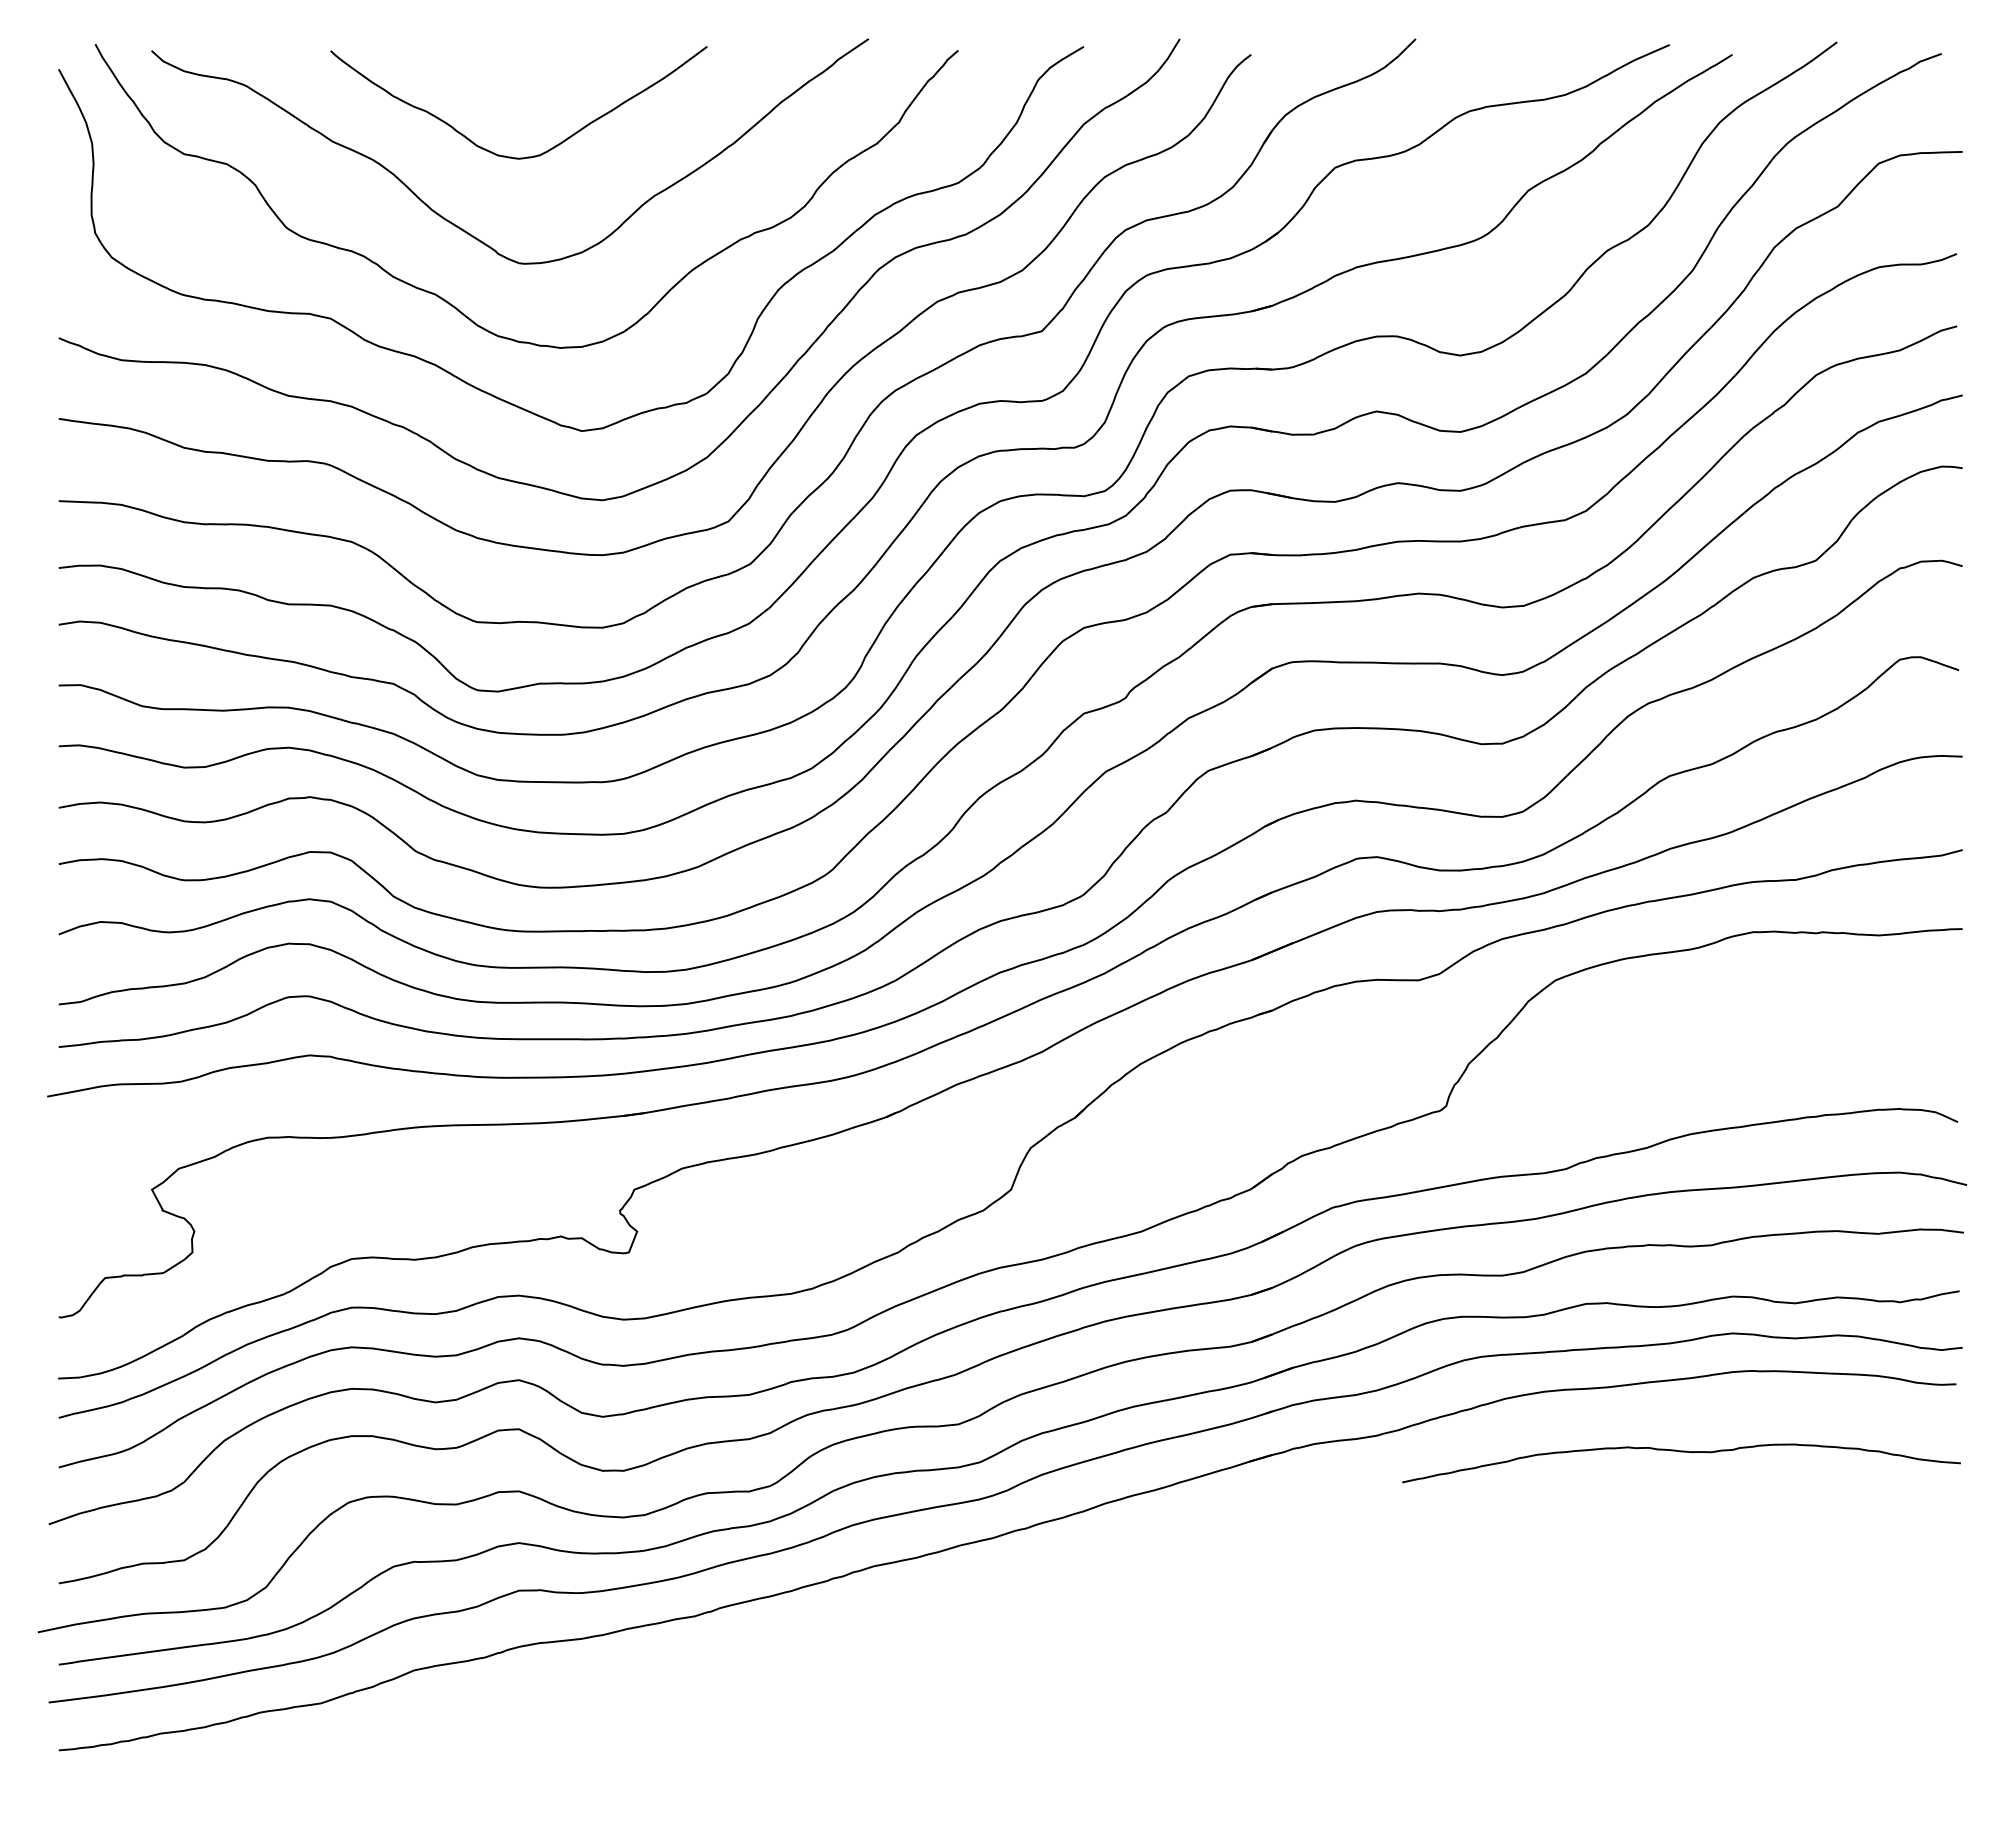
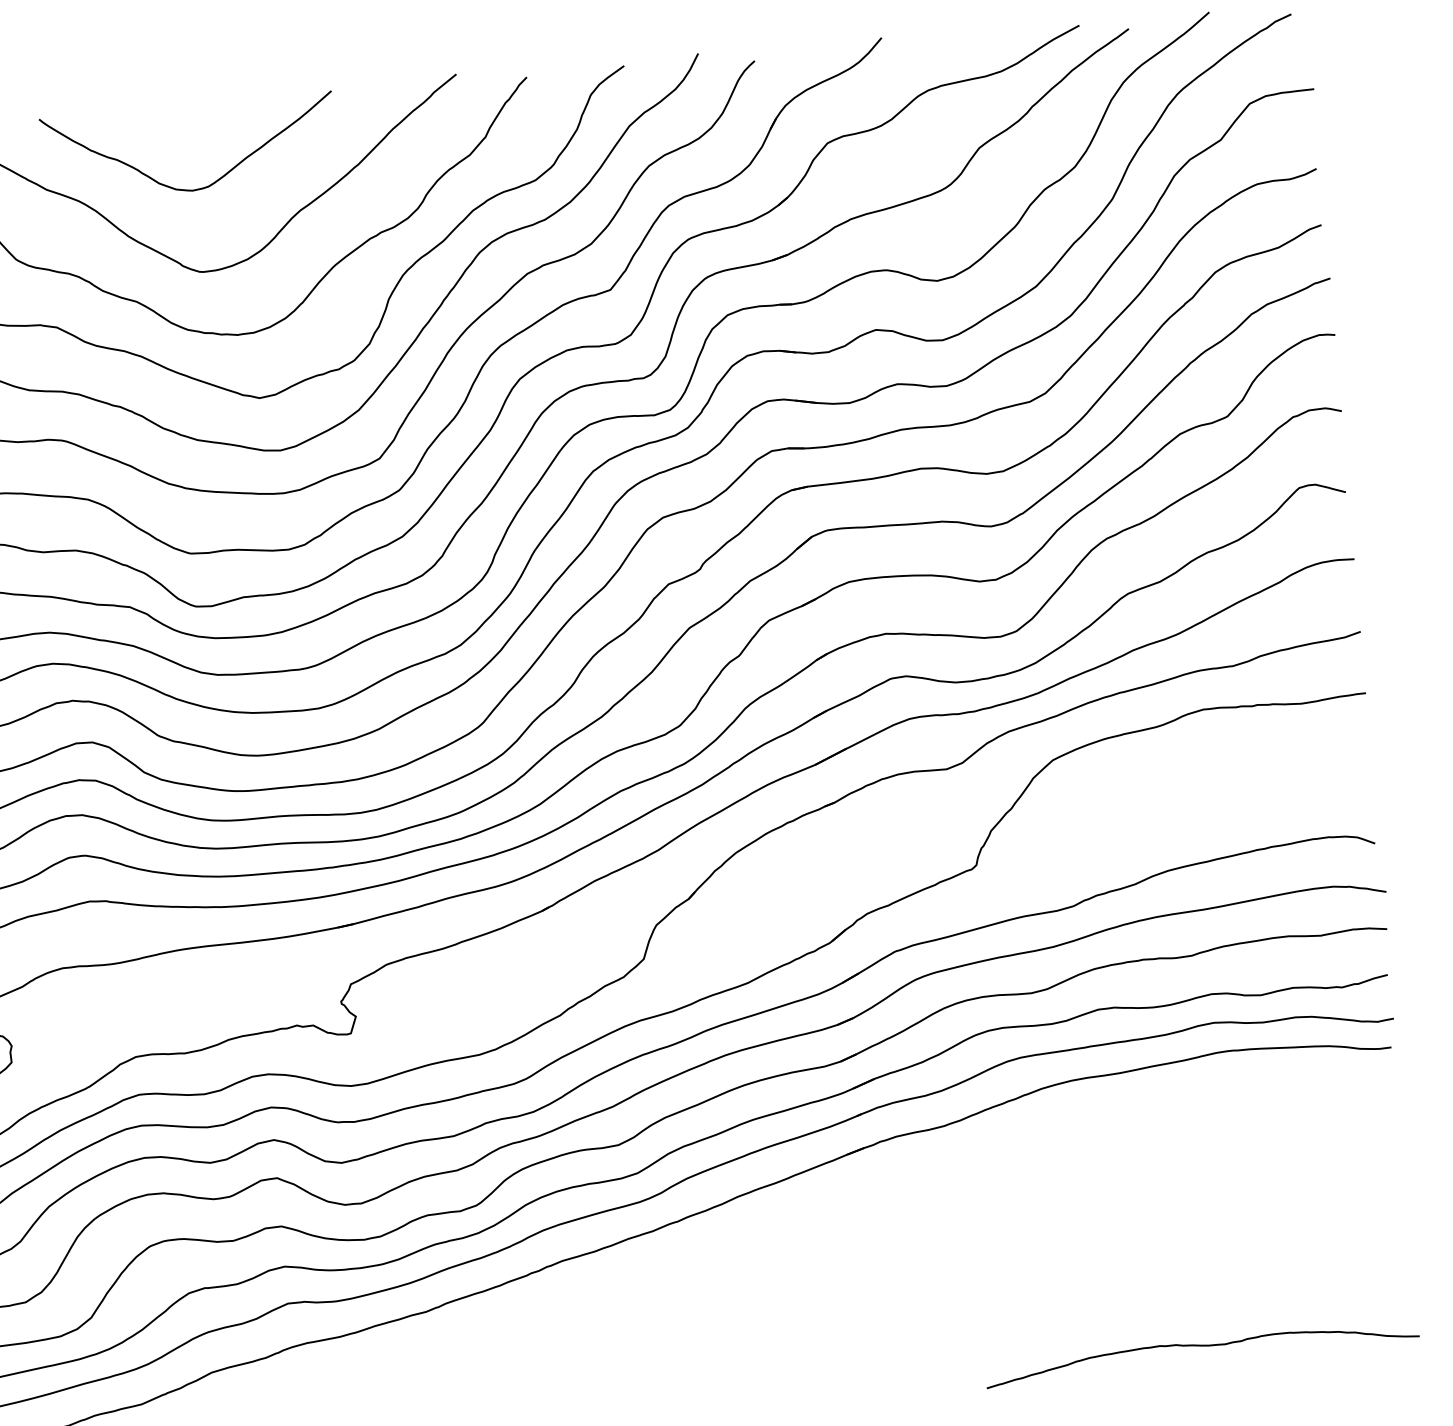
curve: (1681, 1452) -> (1201, 1346), moved

